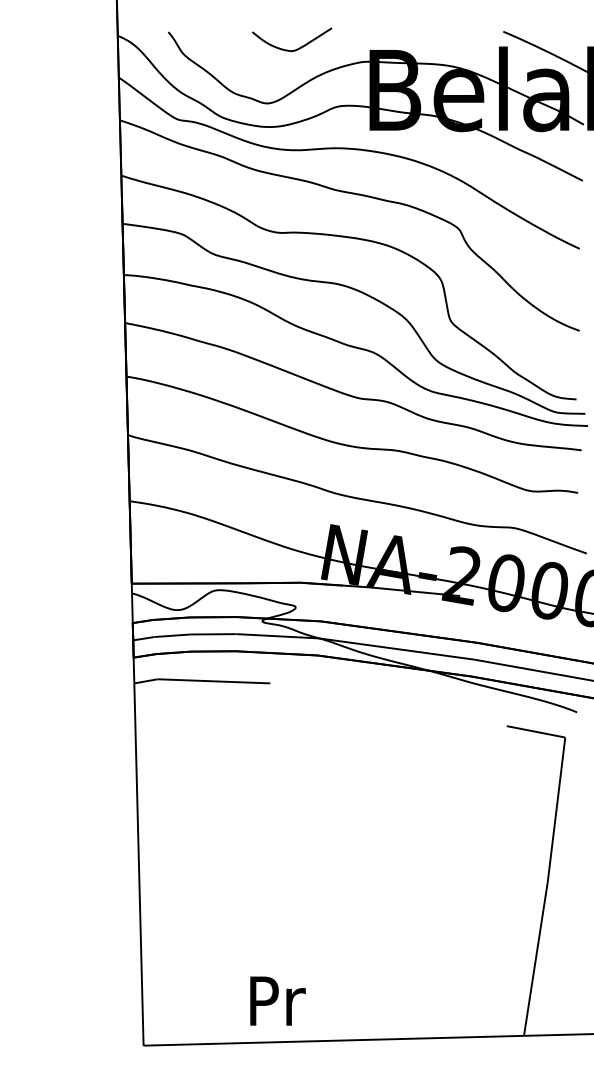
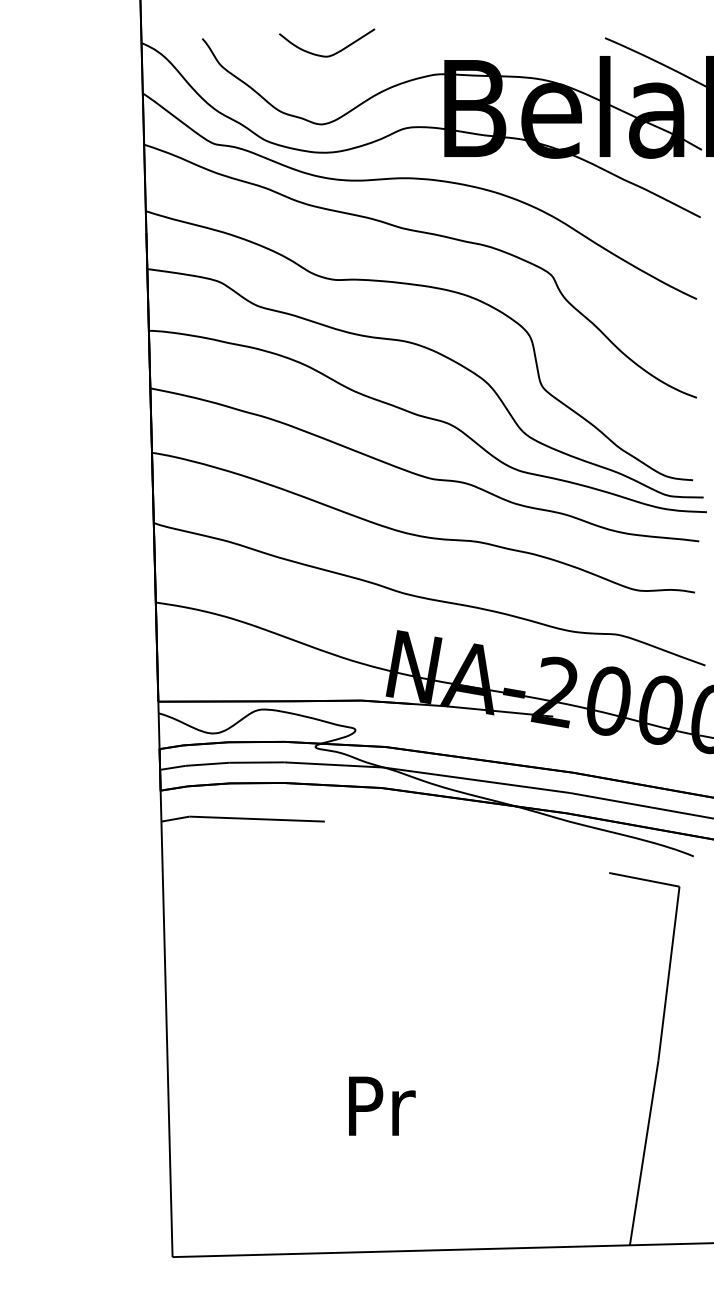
curve: (294, 49) -> (329, 54), moved
text: (277, 1000) -> (381, 1105), moved

